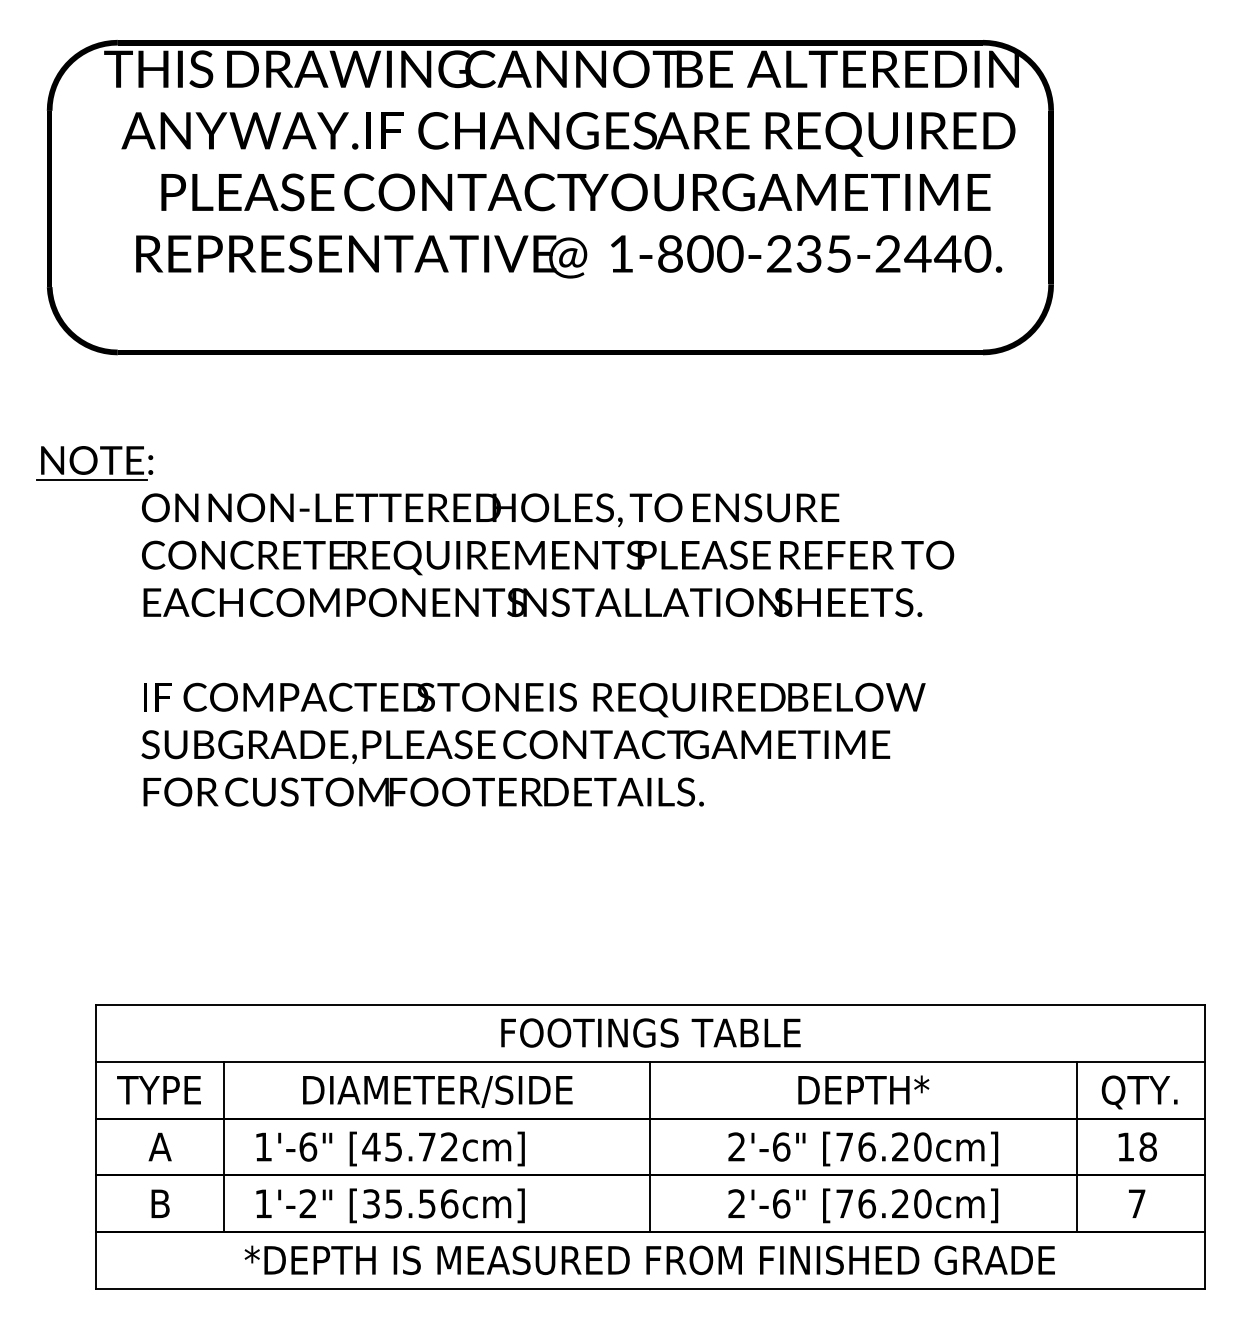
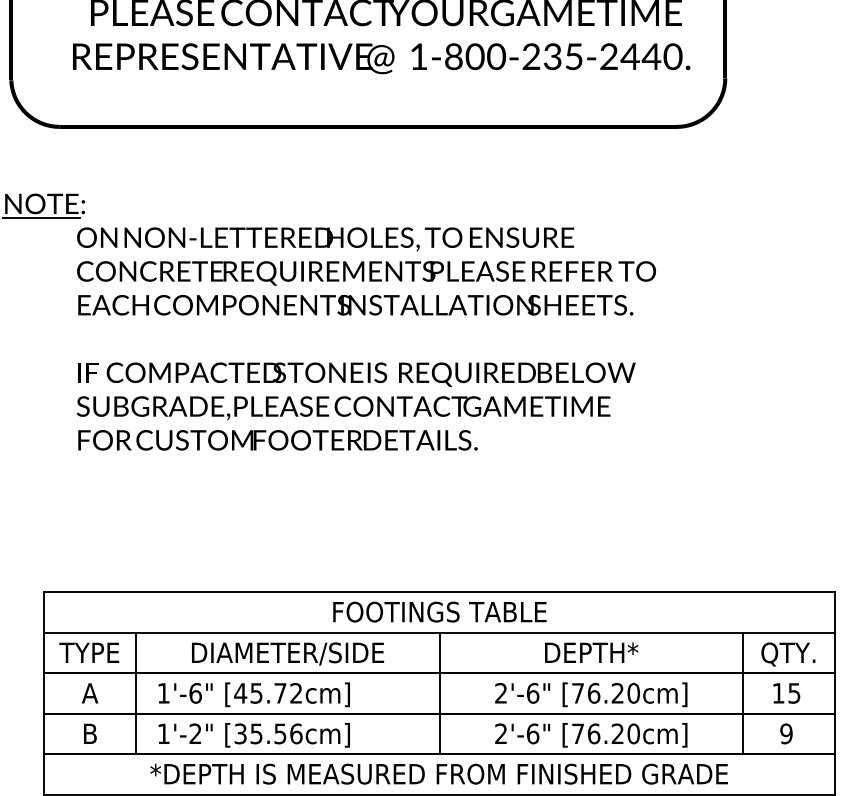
text: (1147, 1146) -> (793, 692), 18 -> 15
text: (1136, 1203) -> (786, 733), 7 -> 9

